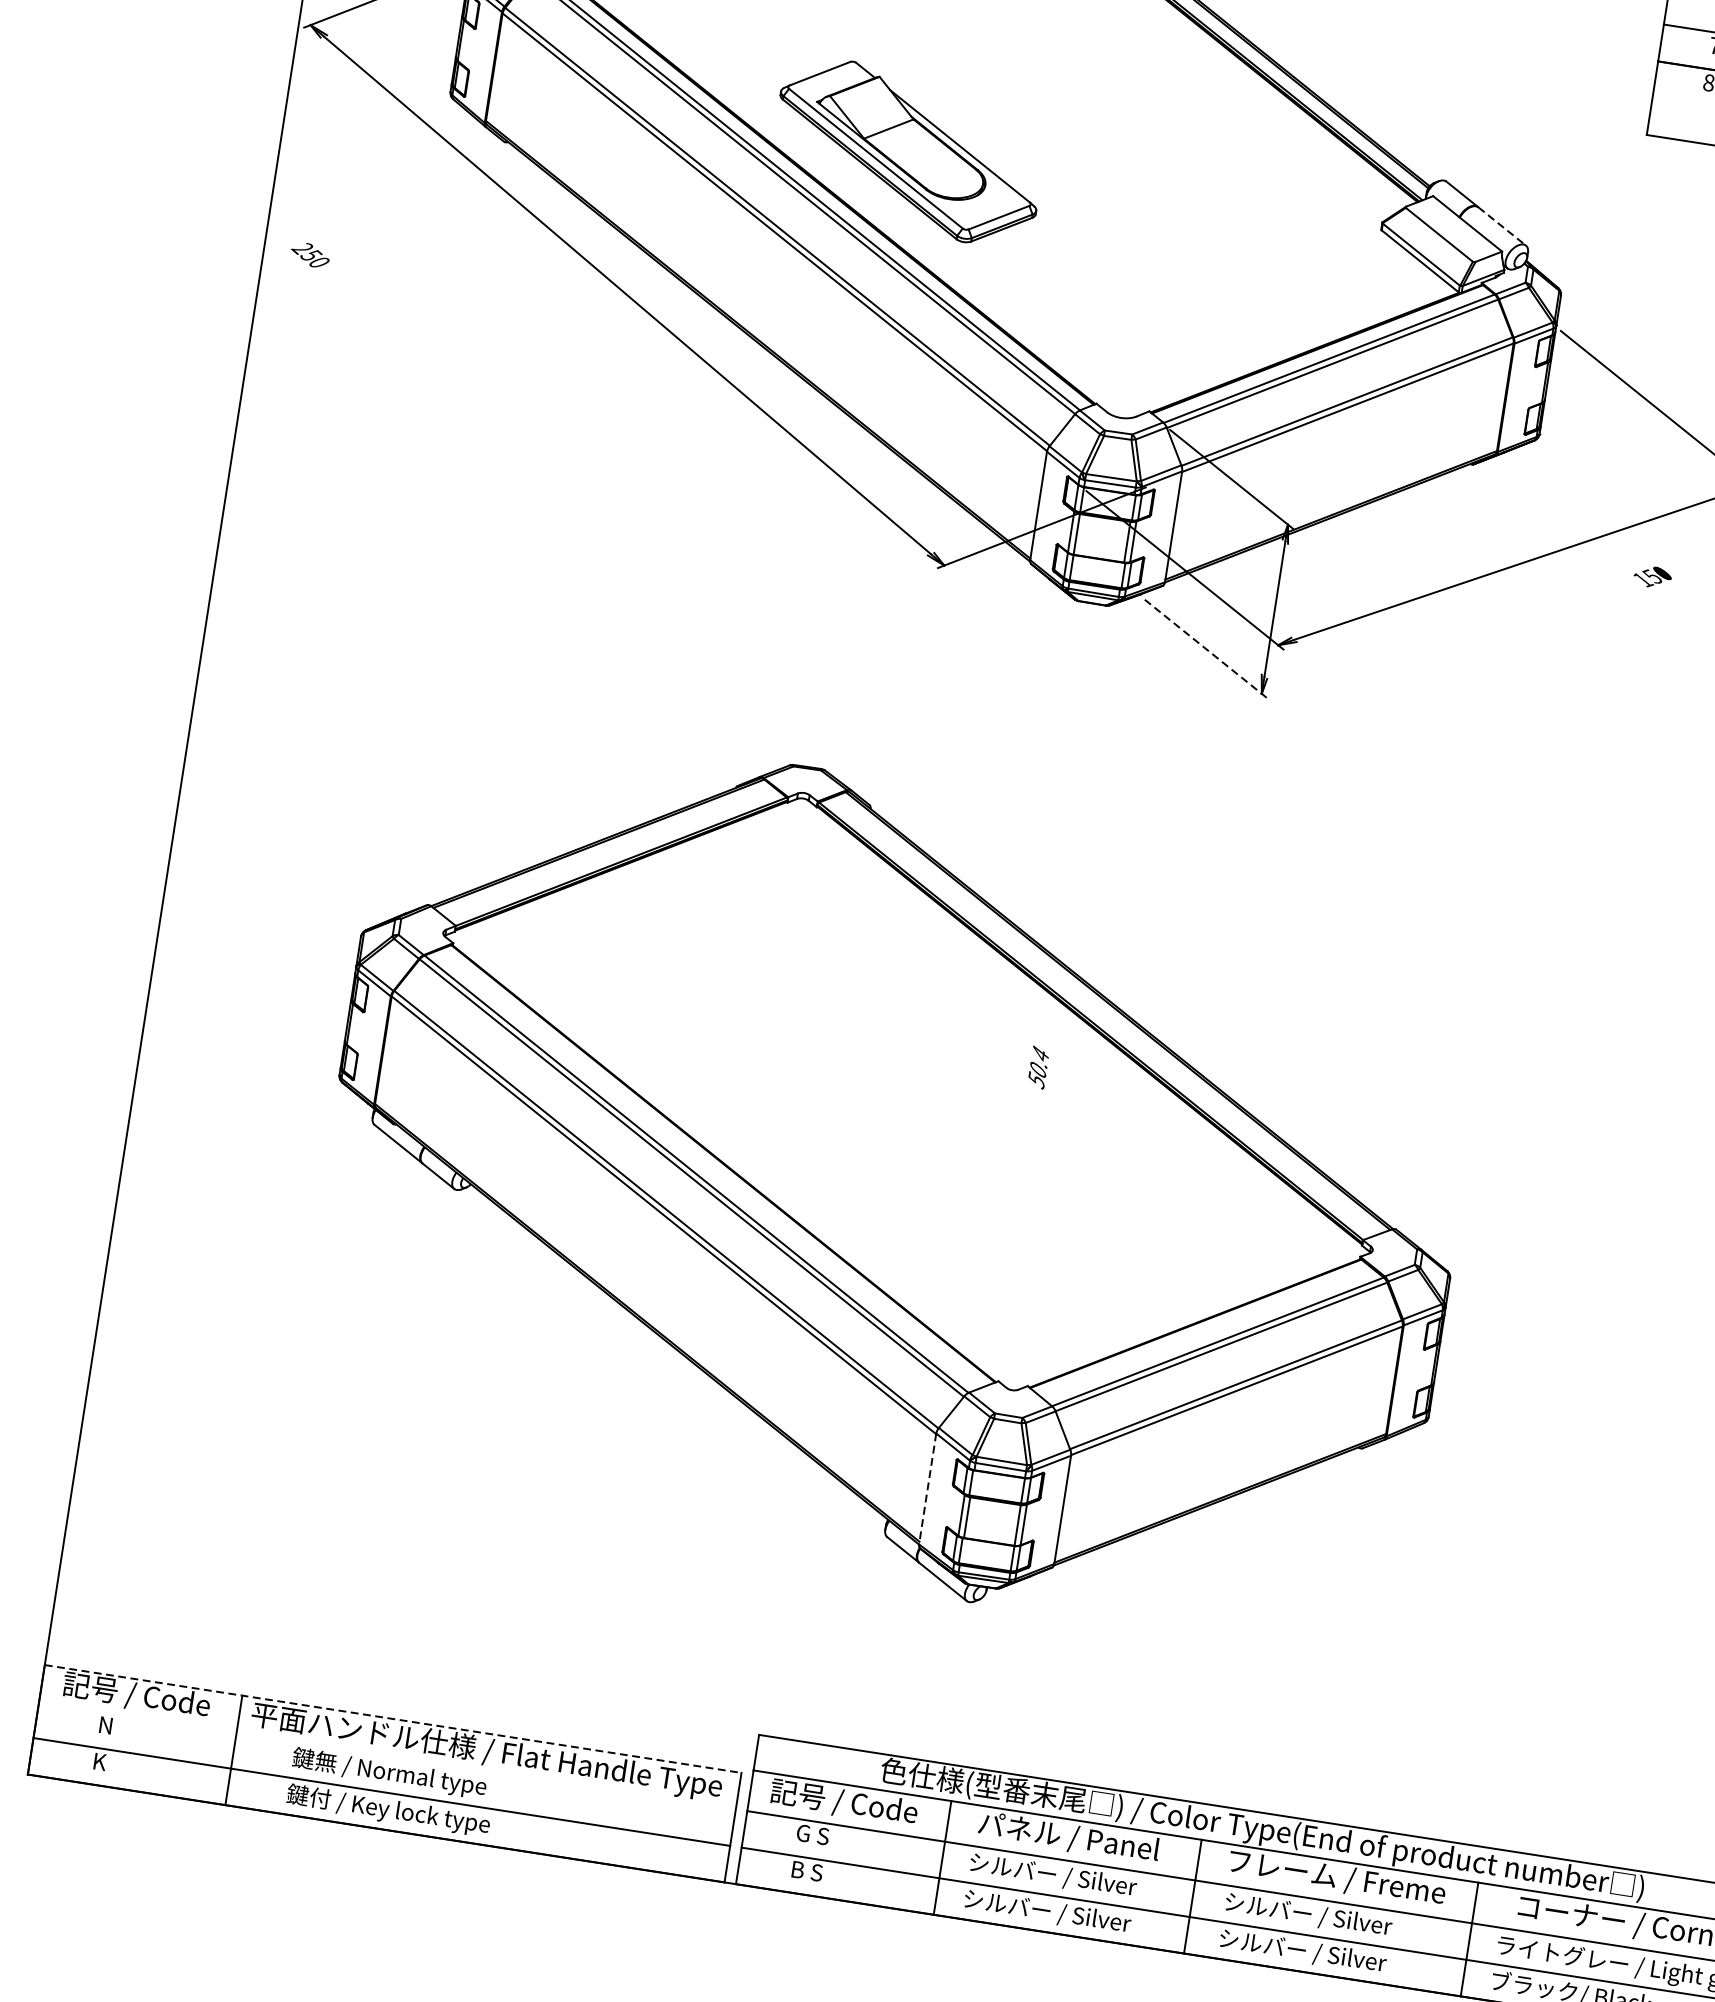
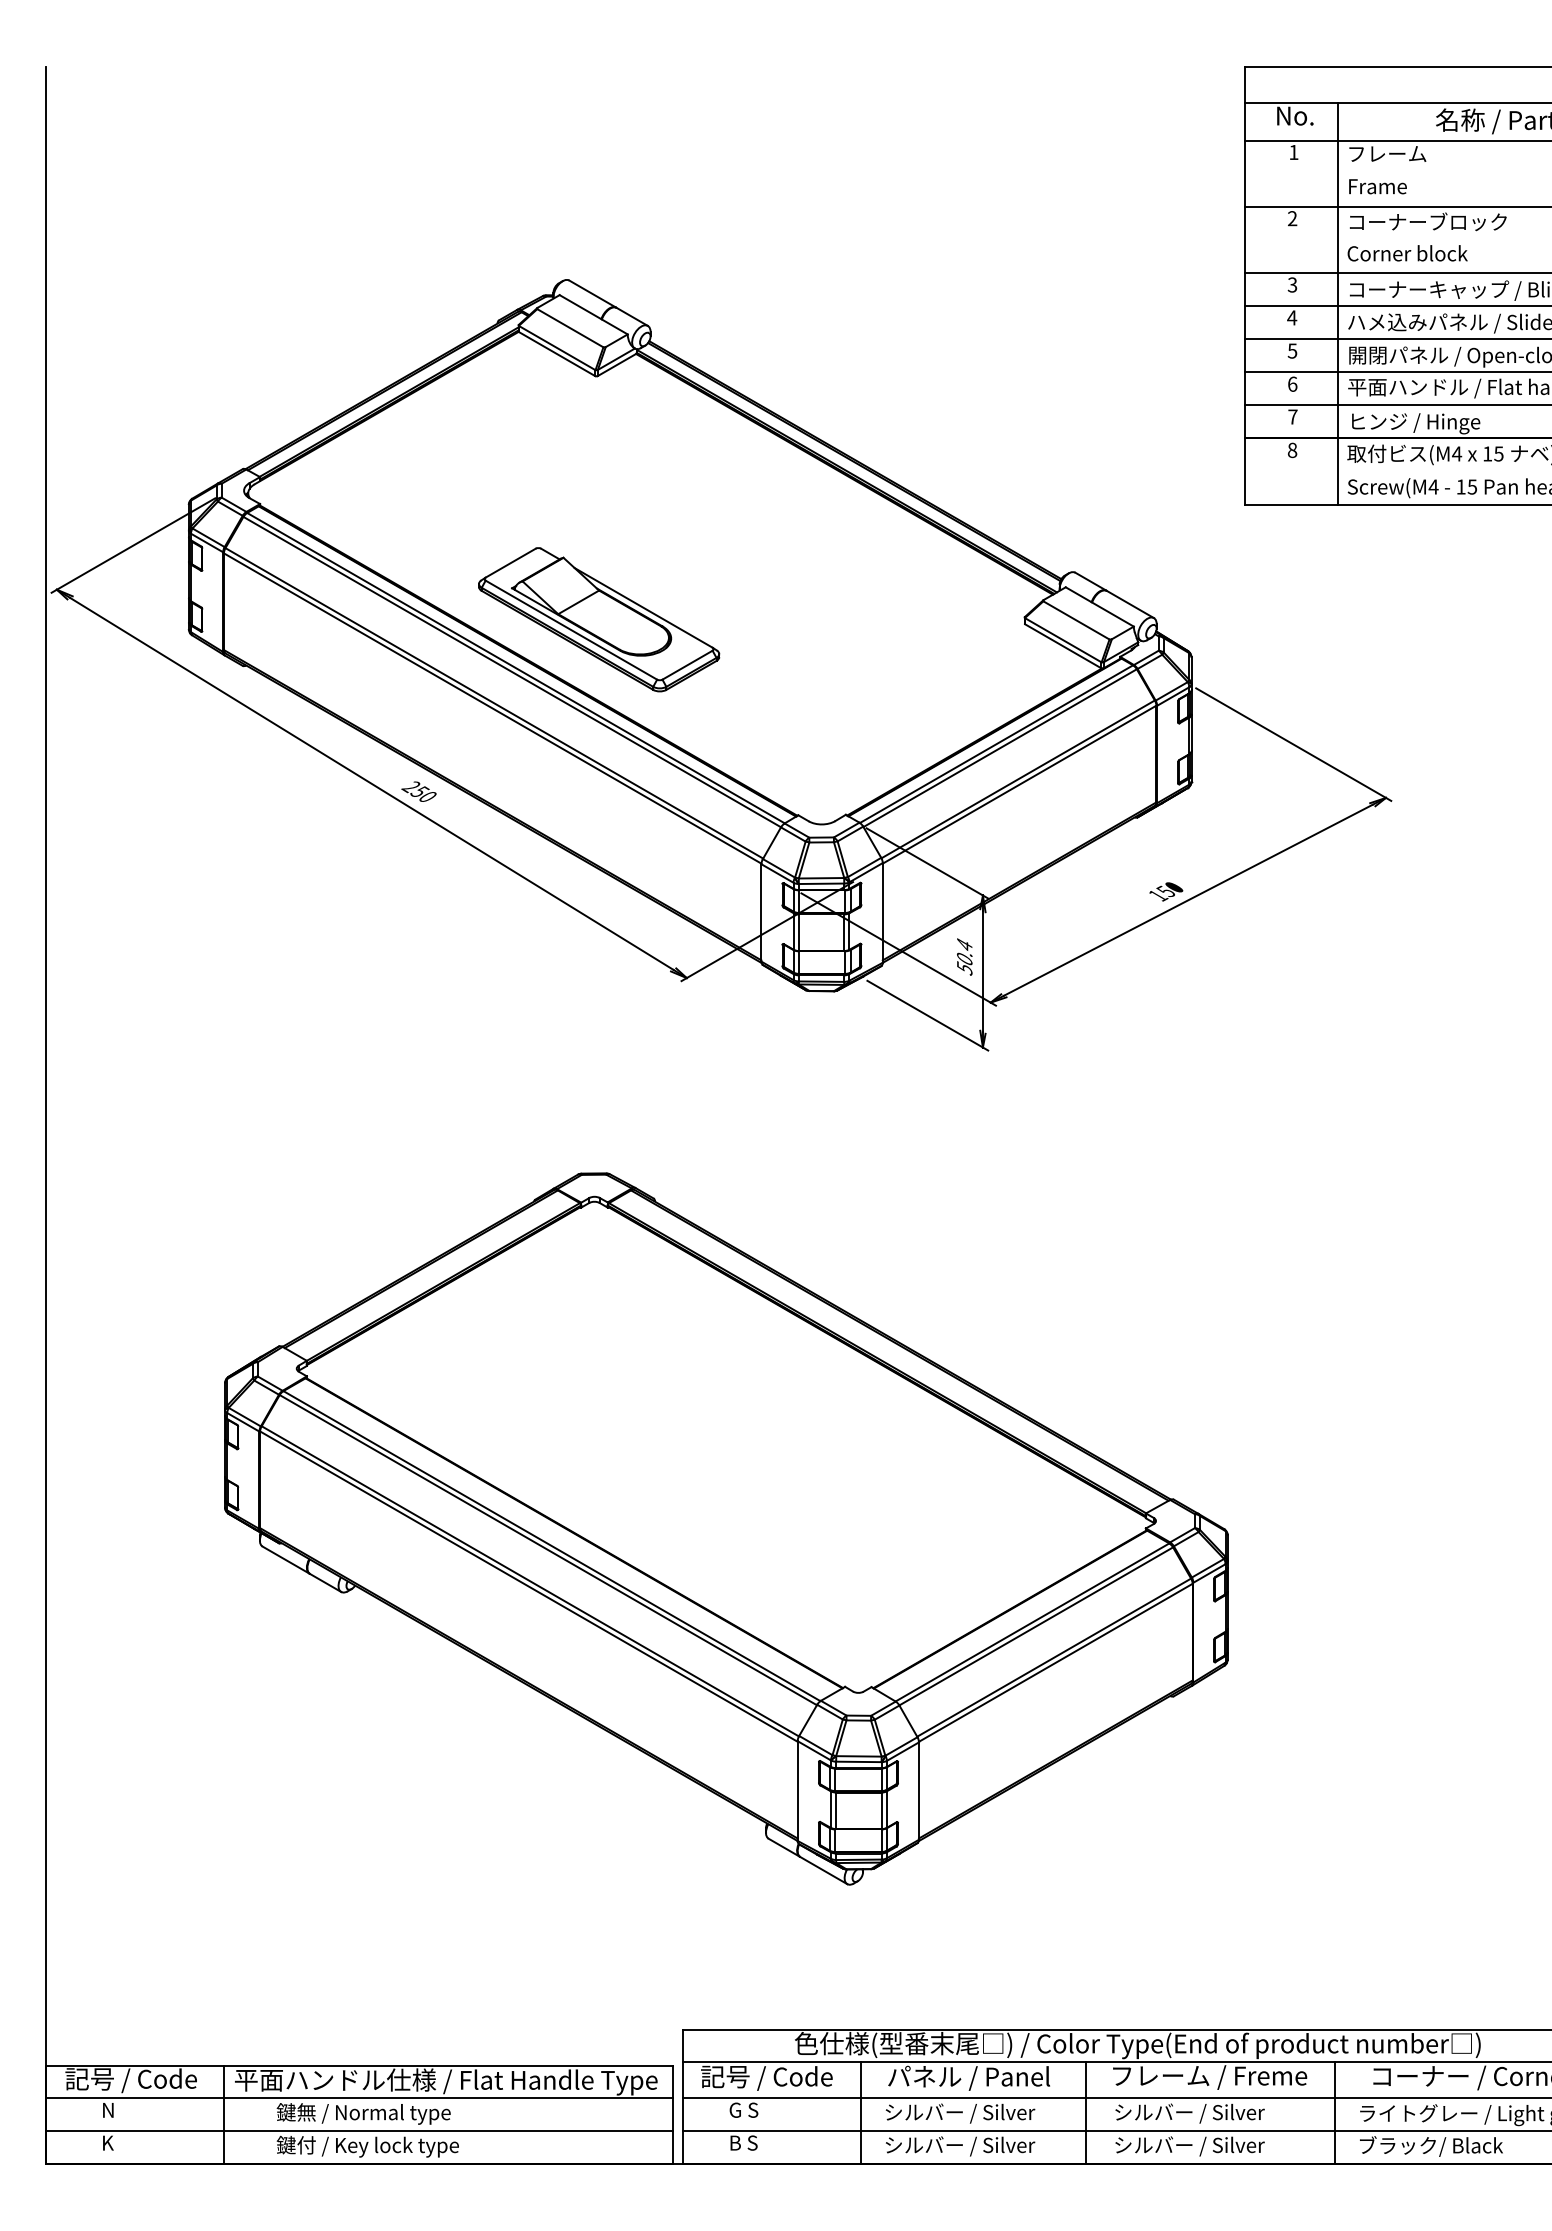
line: (1502, 226) -> (1130, 604), dashed -> solid
text: (309, 254) -> (418, 791), moved
text: (1653, 576) -> (1166, 891), moved
line: (1205, 648) -> (927, 1015), dashed -> solid
text: (1038, 1066) -> (964, 956), moved
line: (927, 1489) -> (797, 1791), dashed -> solid
line: (394, 1718) -> (360, 2065), dashed -> solid
line: (387, 1755) -> (359, 2098), added

